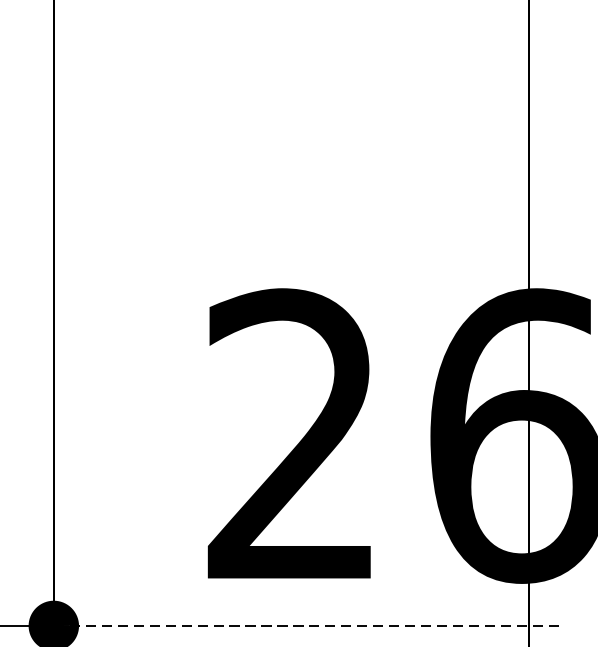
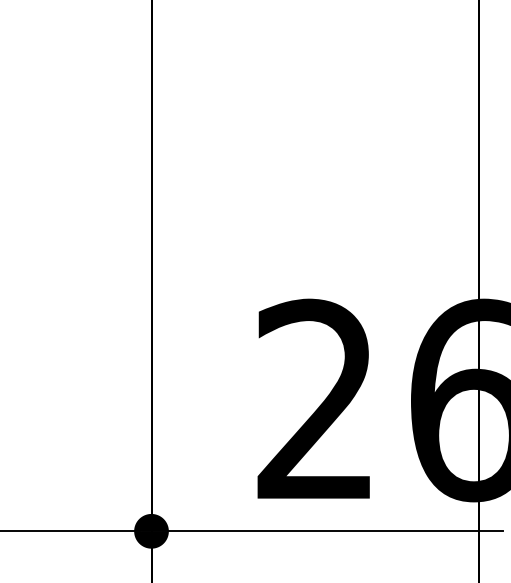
line: (309, 626) -> (327, 531), dashed -> solid

